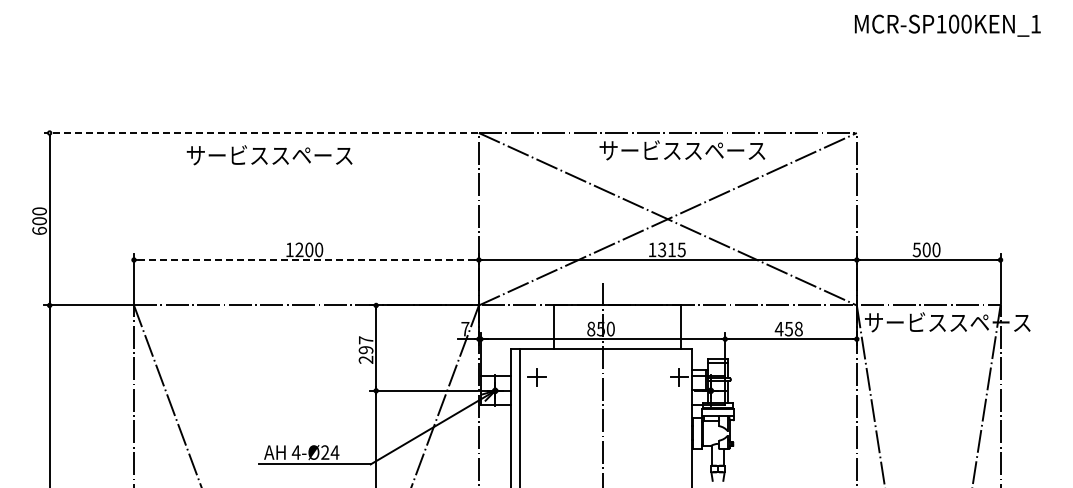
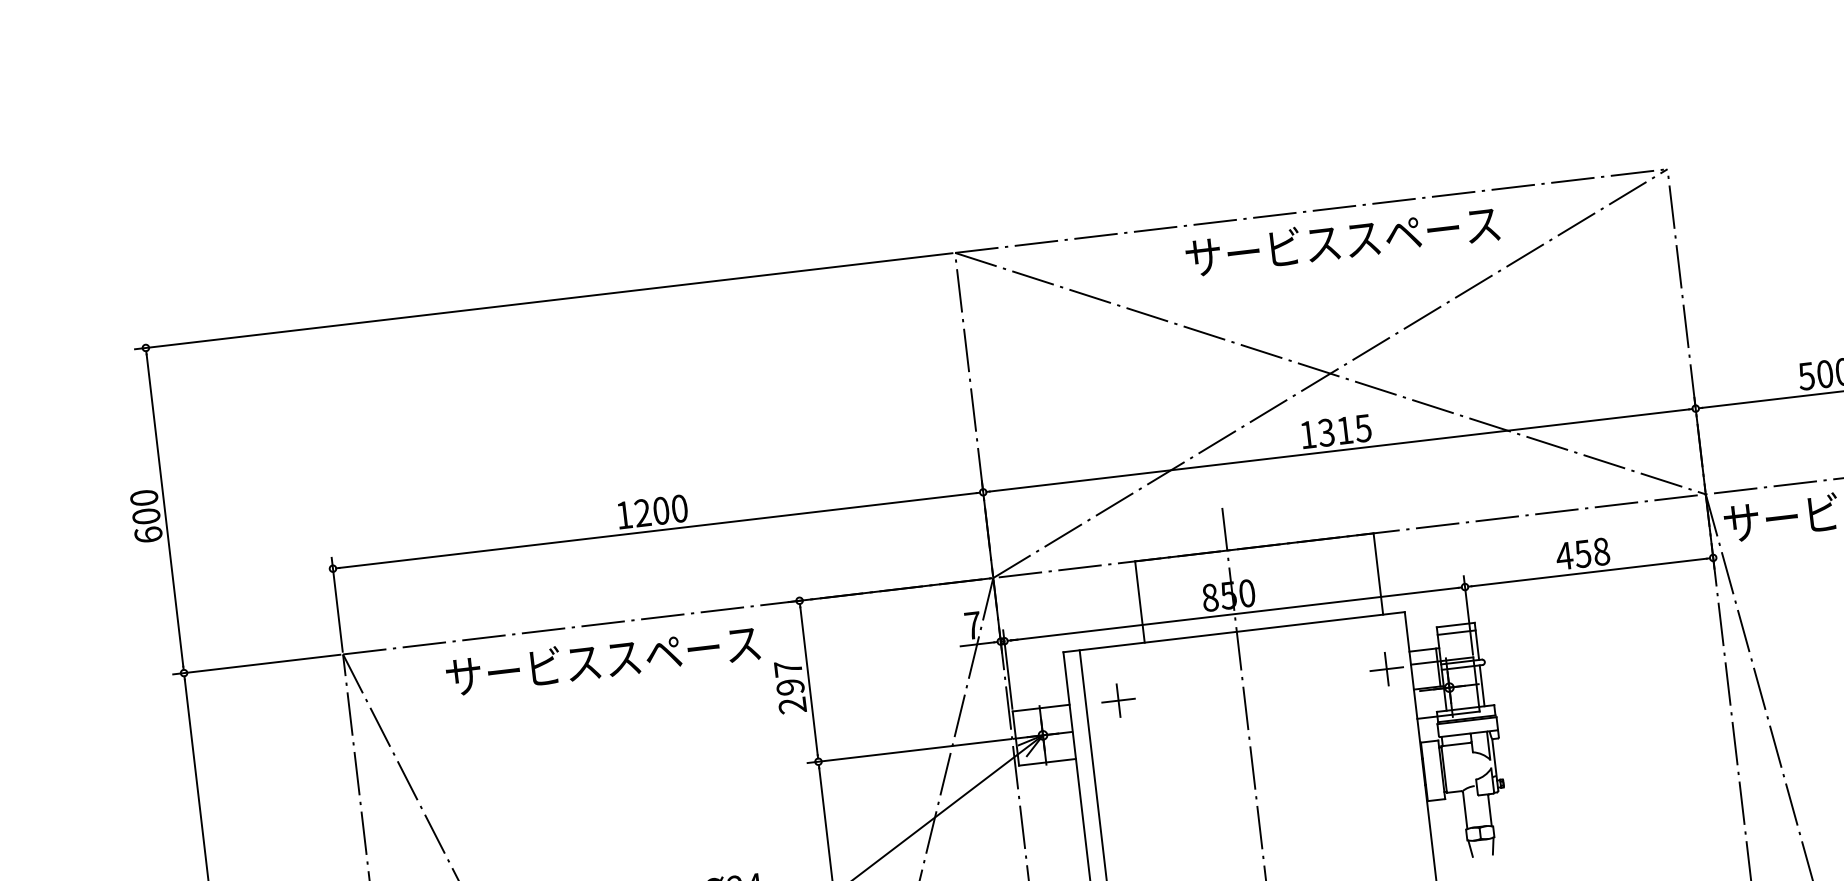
line: (260, 133) -> (543, 302), dashed -> solid
text: (269, 155) -> (602, 660), moved
line: (305, 260) -> (656, 531), dashed -> solid

